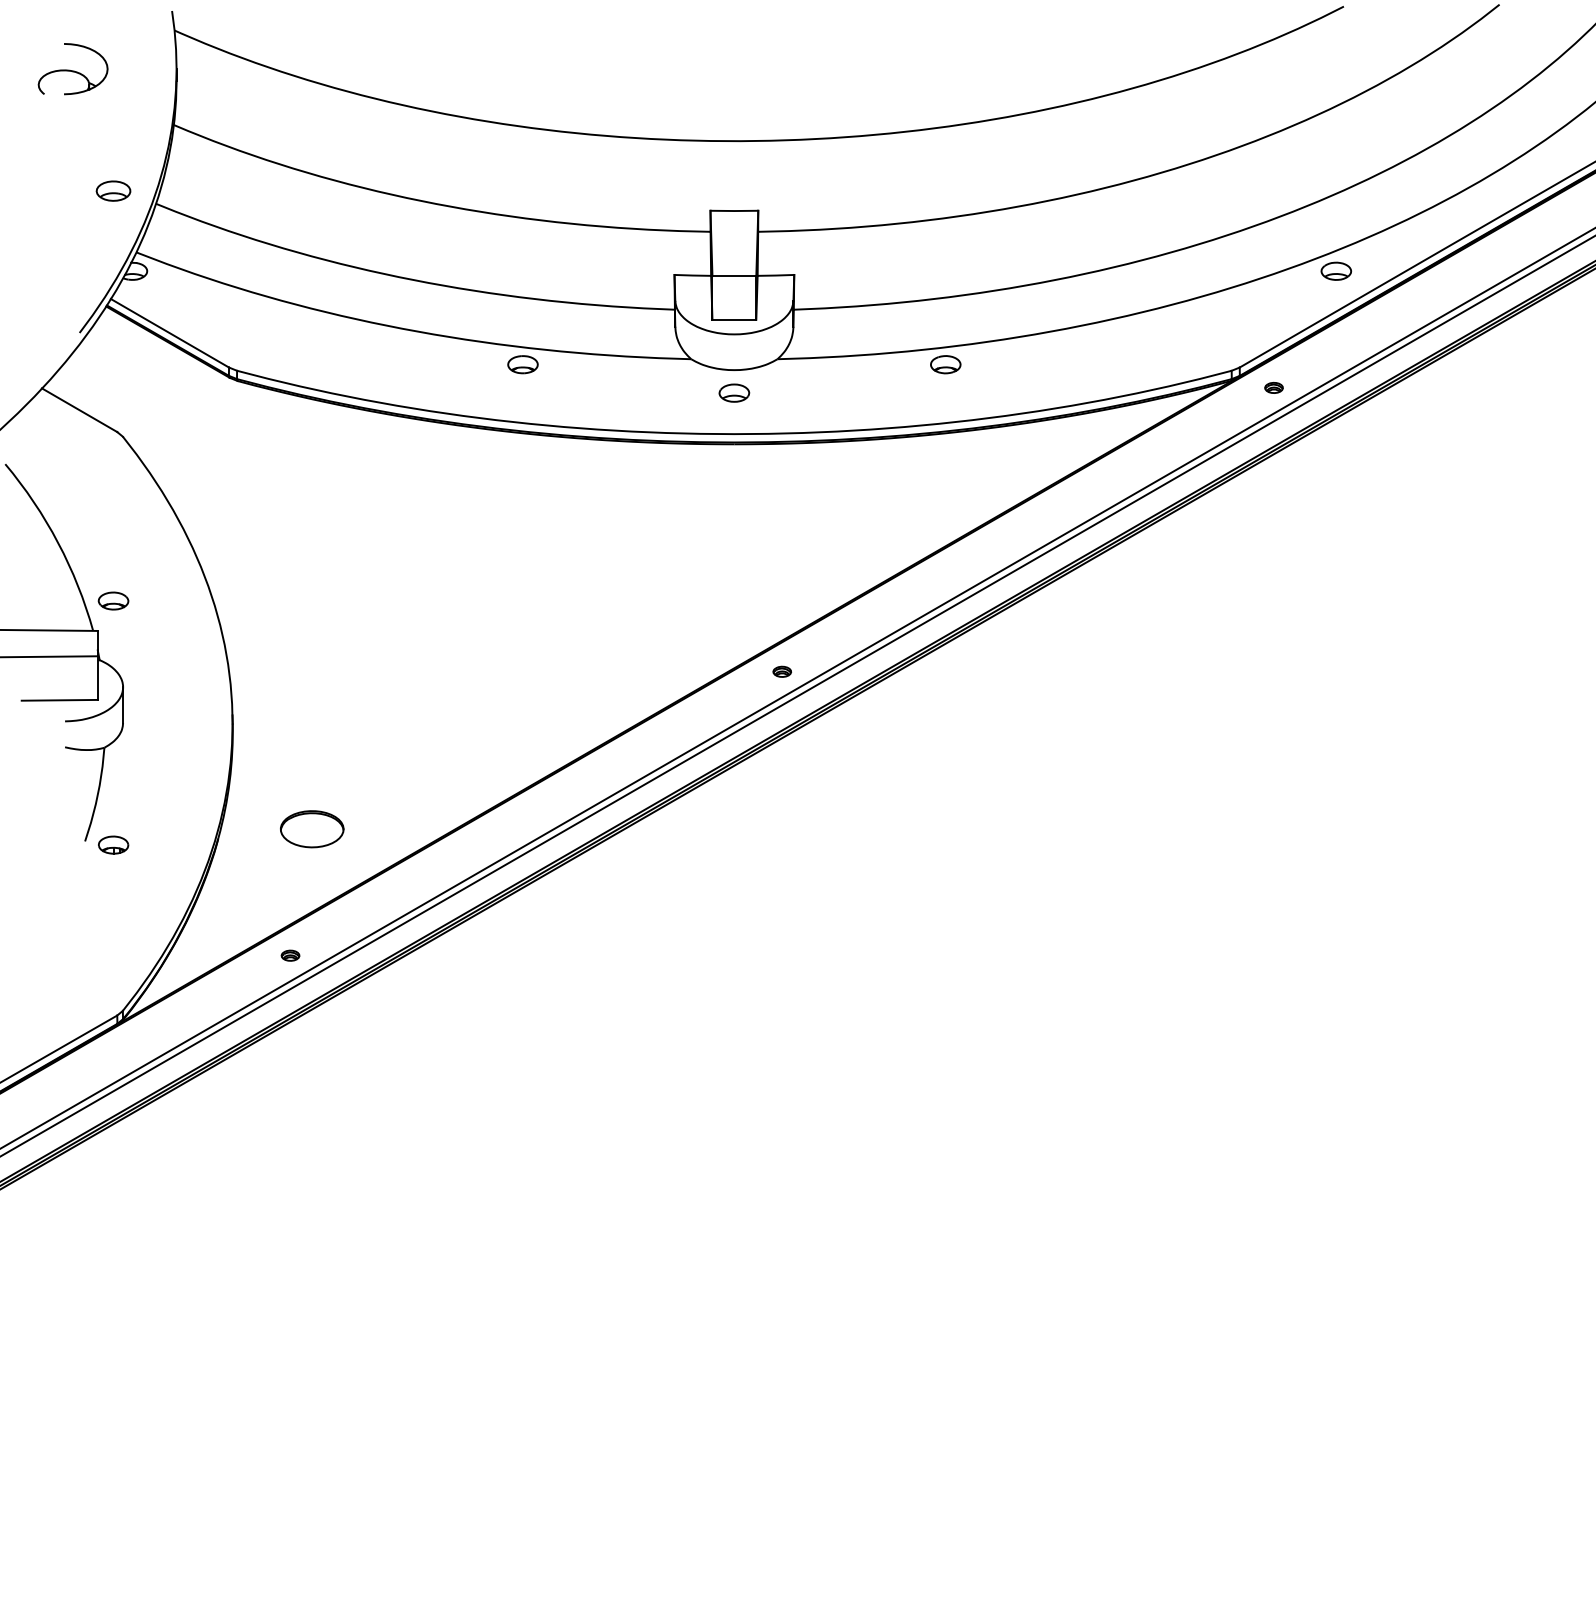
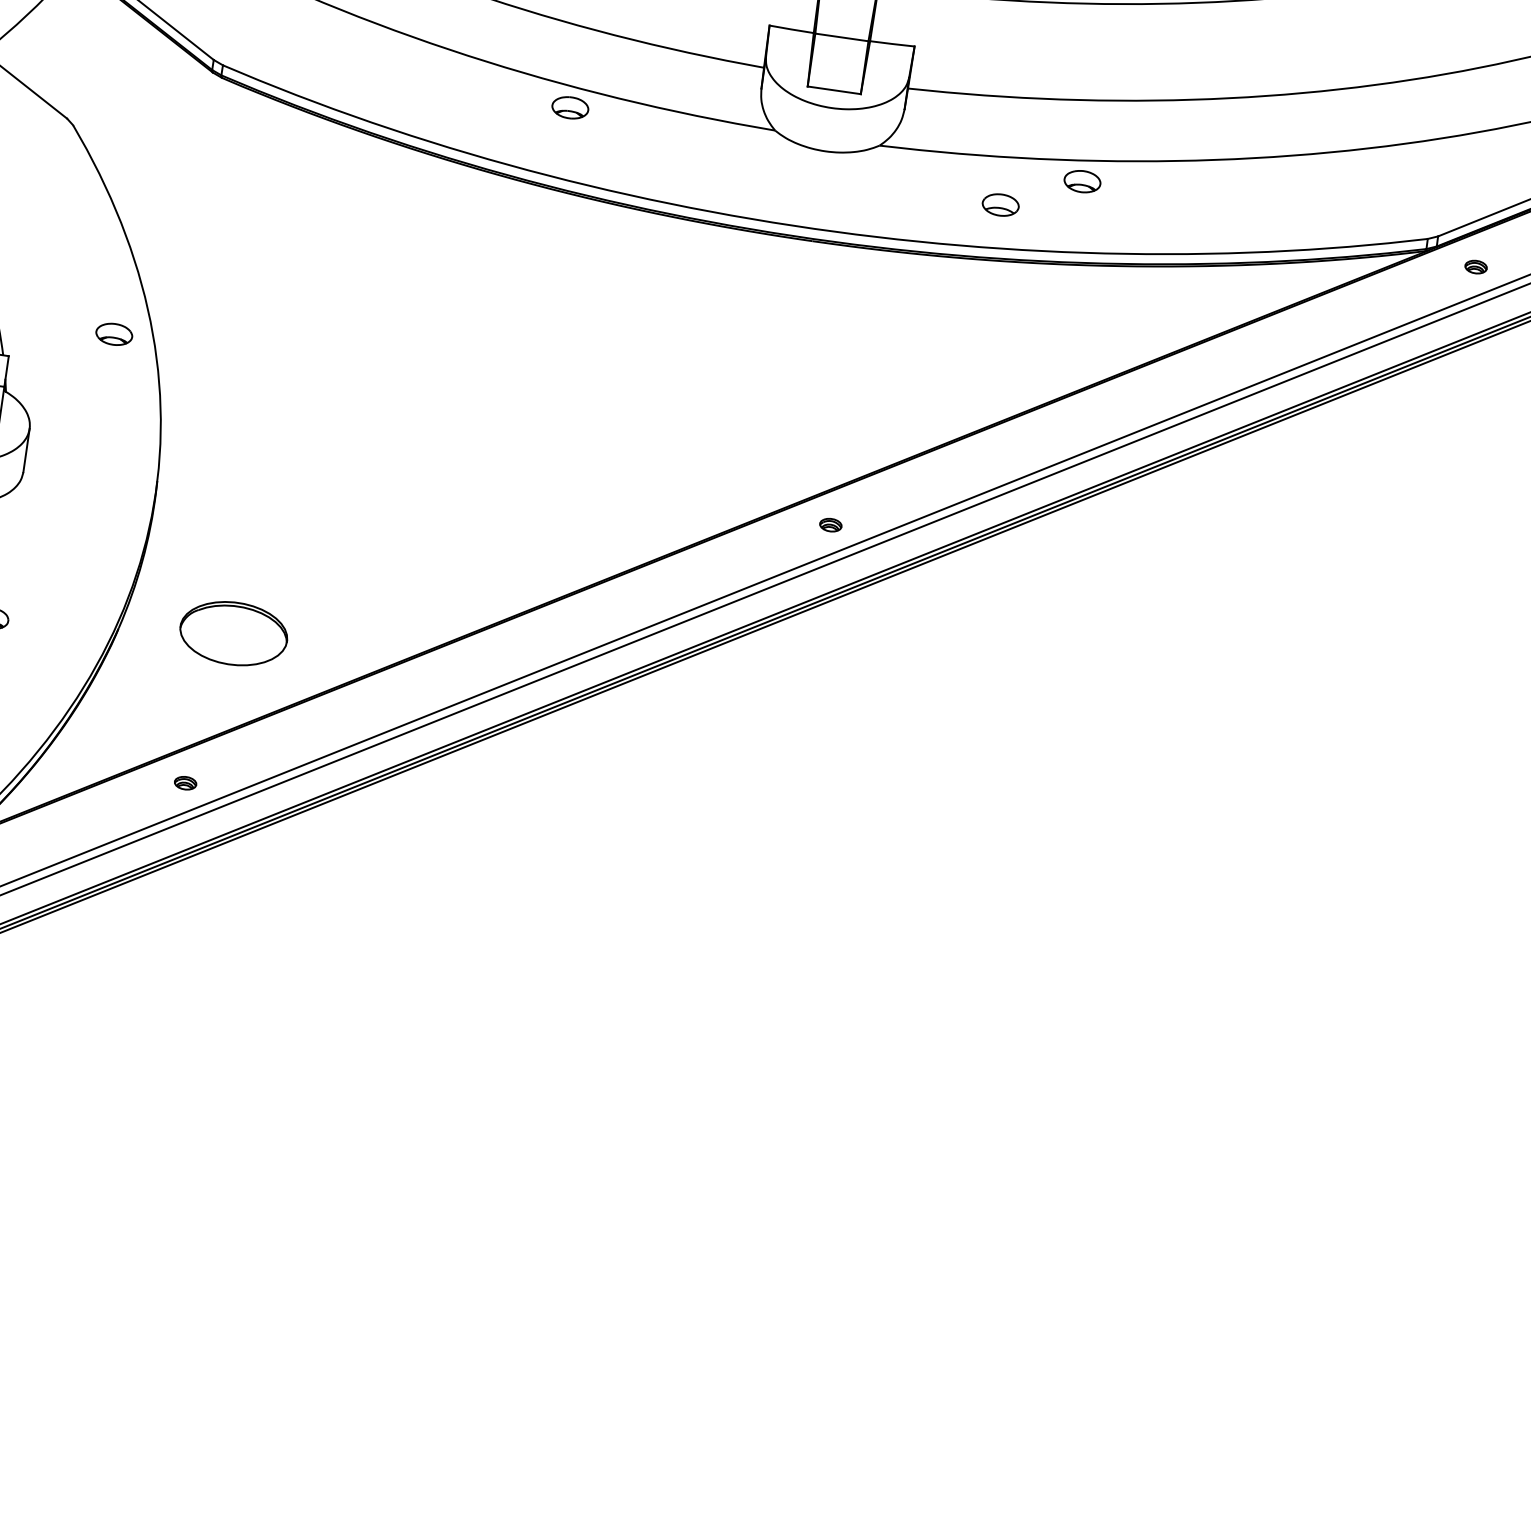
part: (734, 392) -> (1001, 204), moved
part: (113, 600) -> (114, 333), moved
part: (312, 829) -> (234, 634), size x1.4

